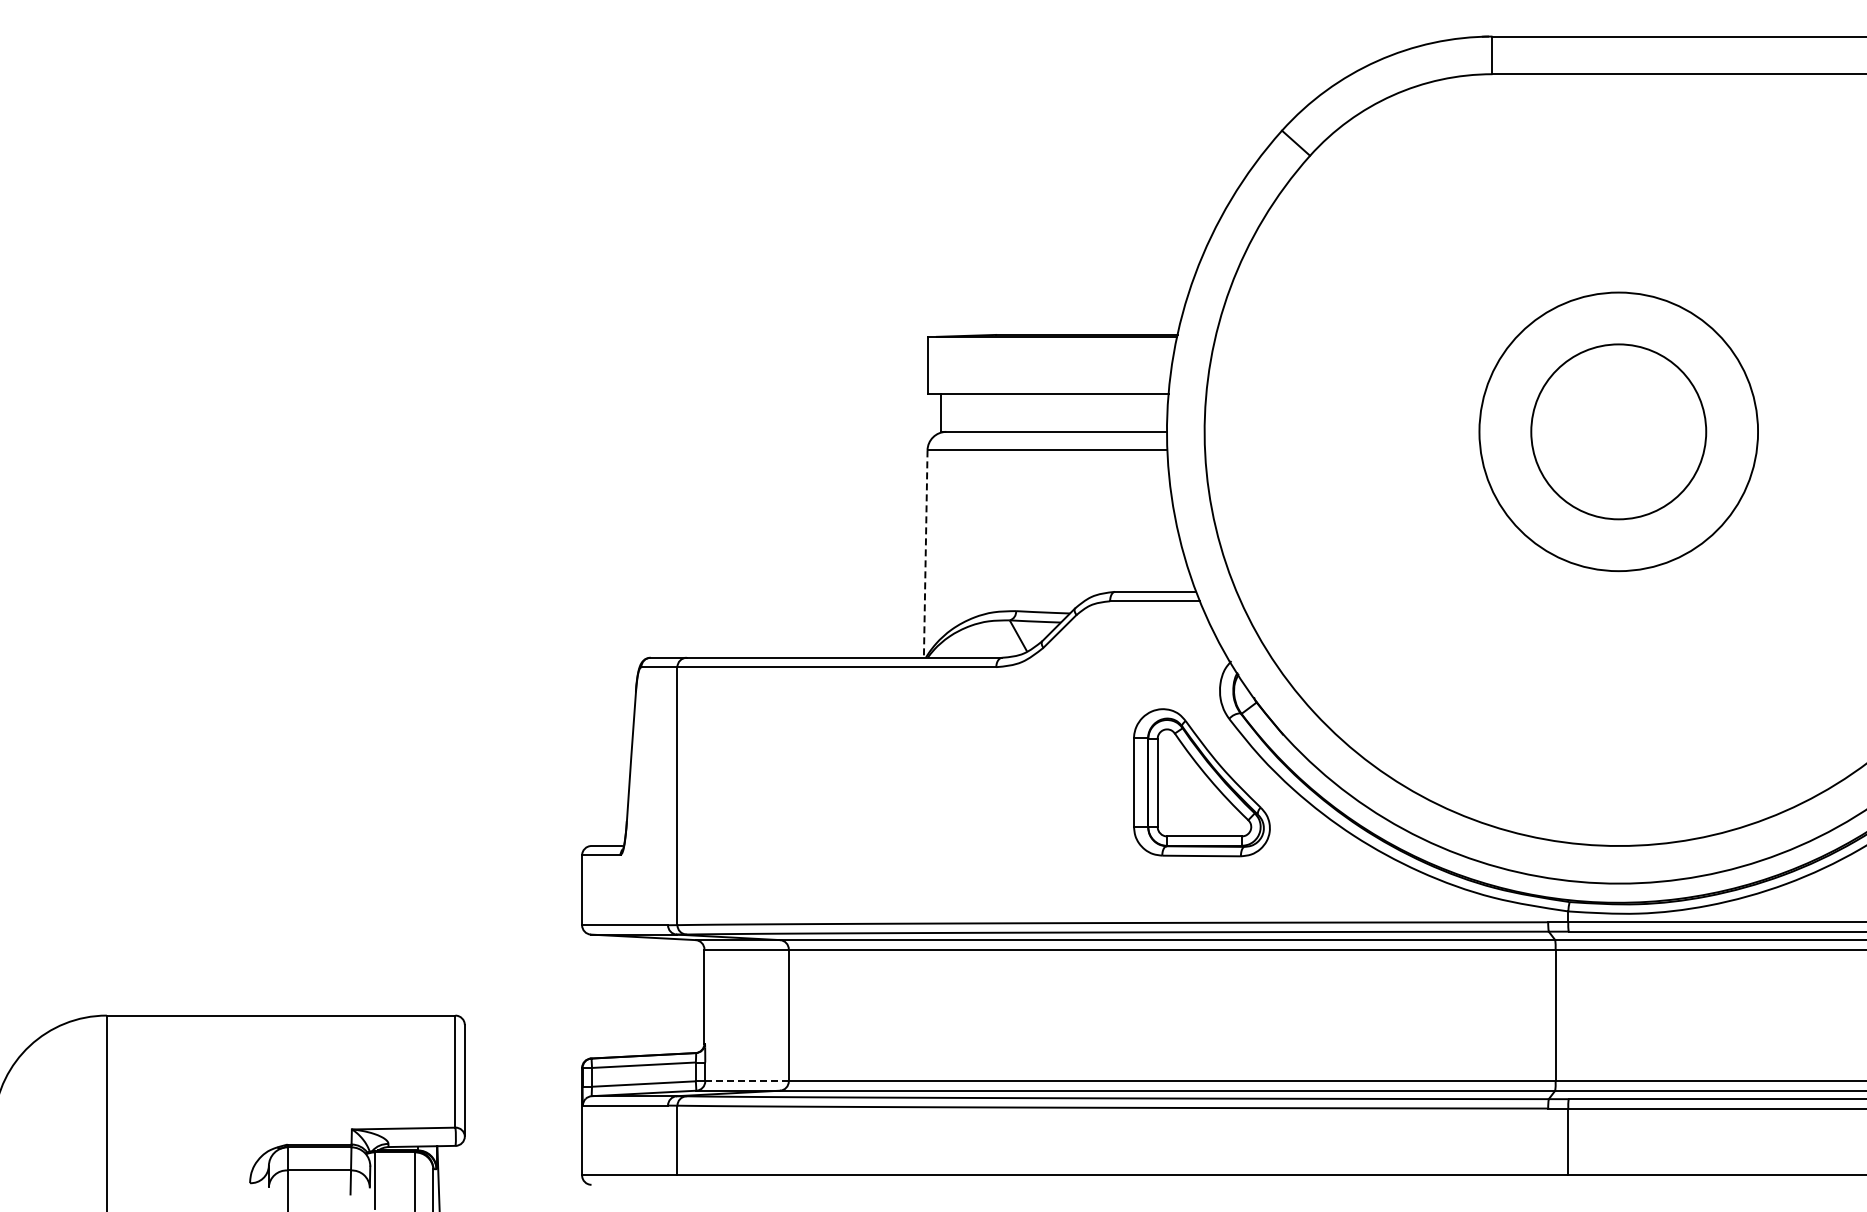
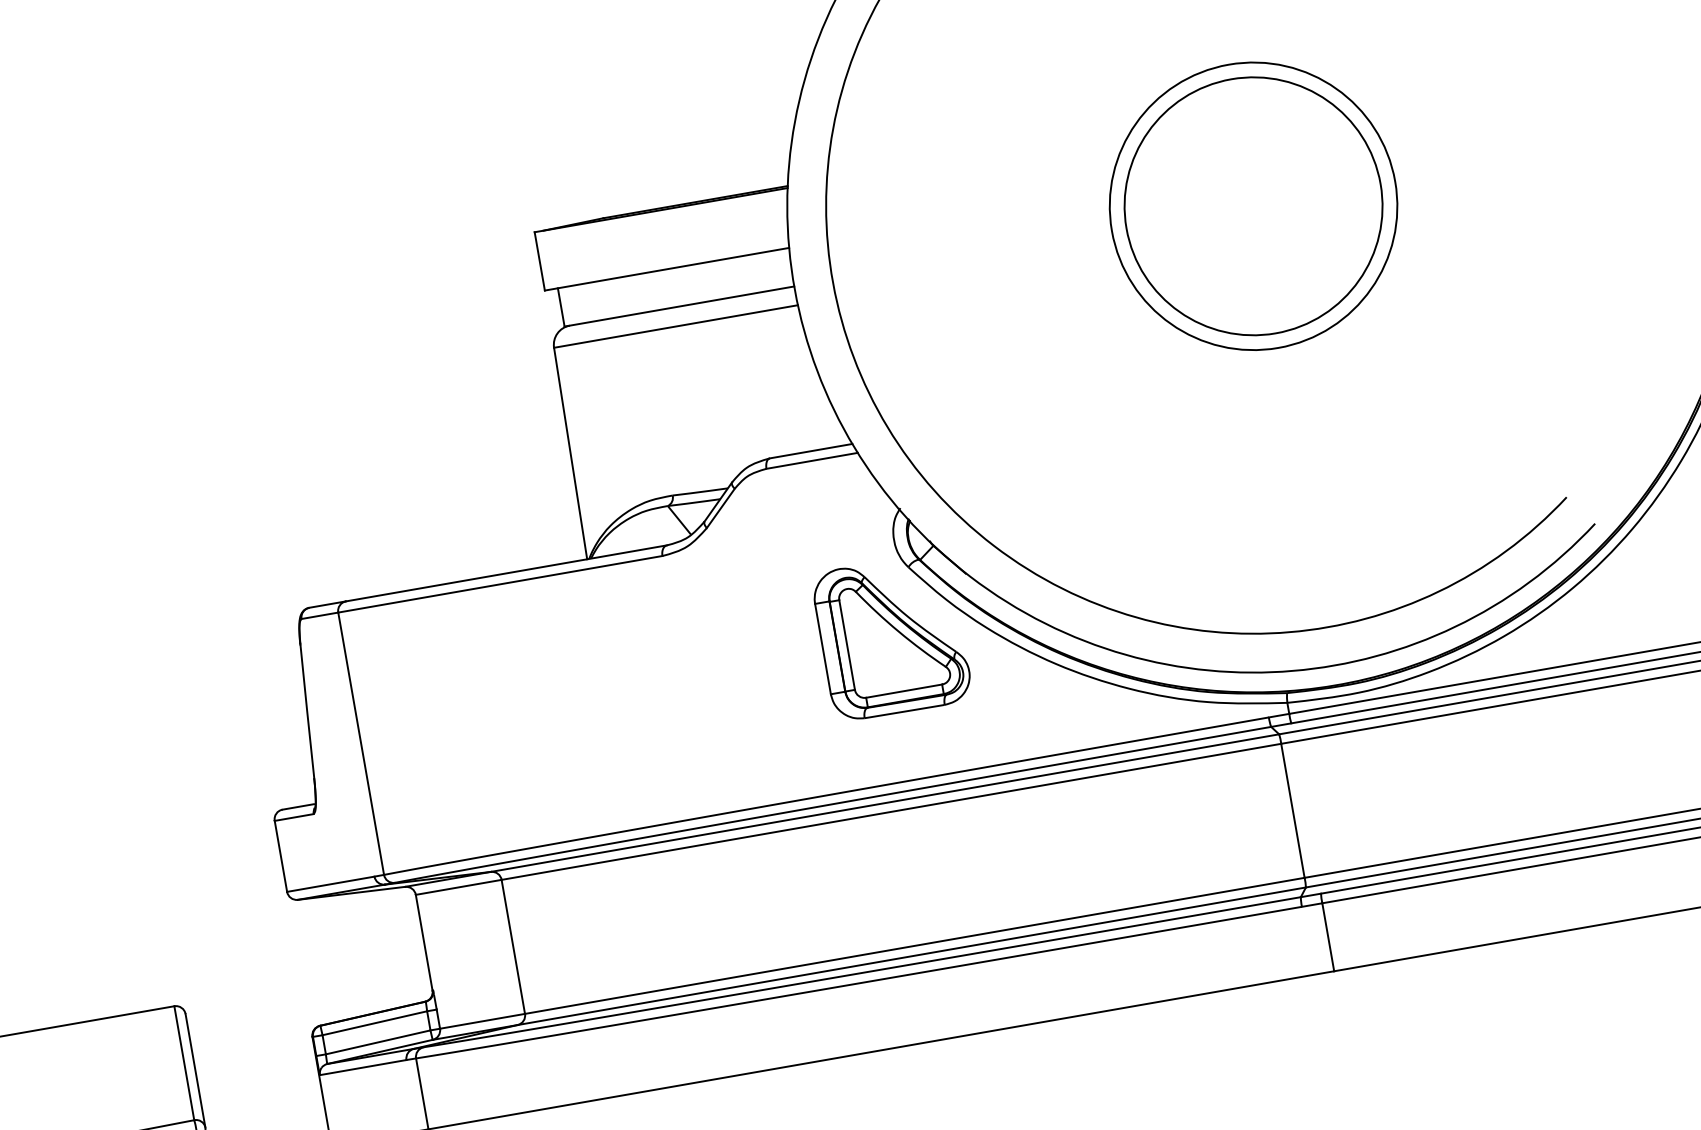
circle: (1618, 431) -> (1253, 205), size x1.43
line: (925, 554) -> (570, 454), dashed -> solid
line: (747, 1081) -> (483, 1021), dashed -> solid

